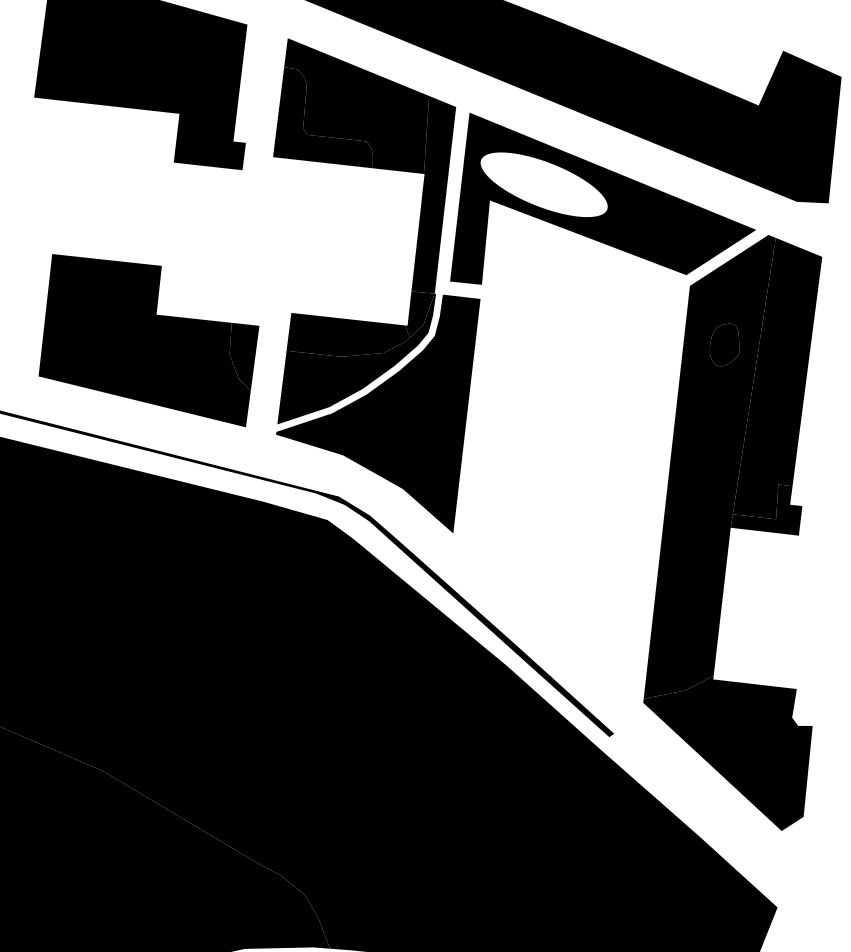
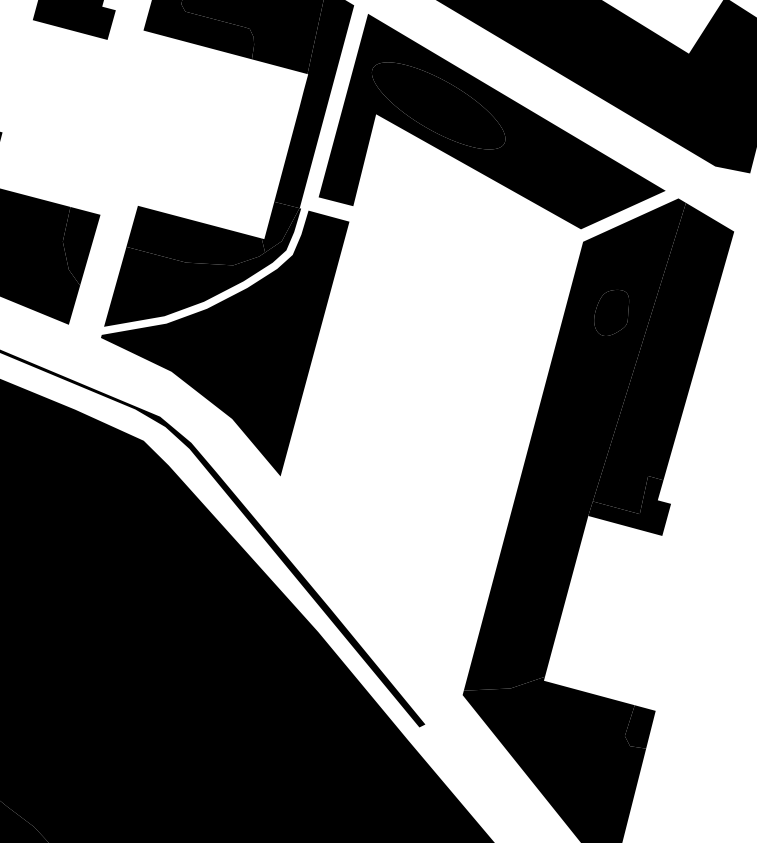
fill: (543, 184) -> (437, 105), added
fill: (804, 707) -> (640, 726), added

